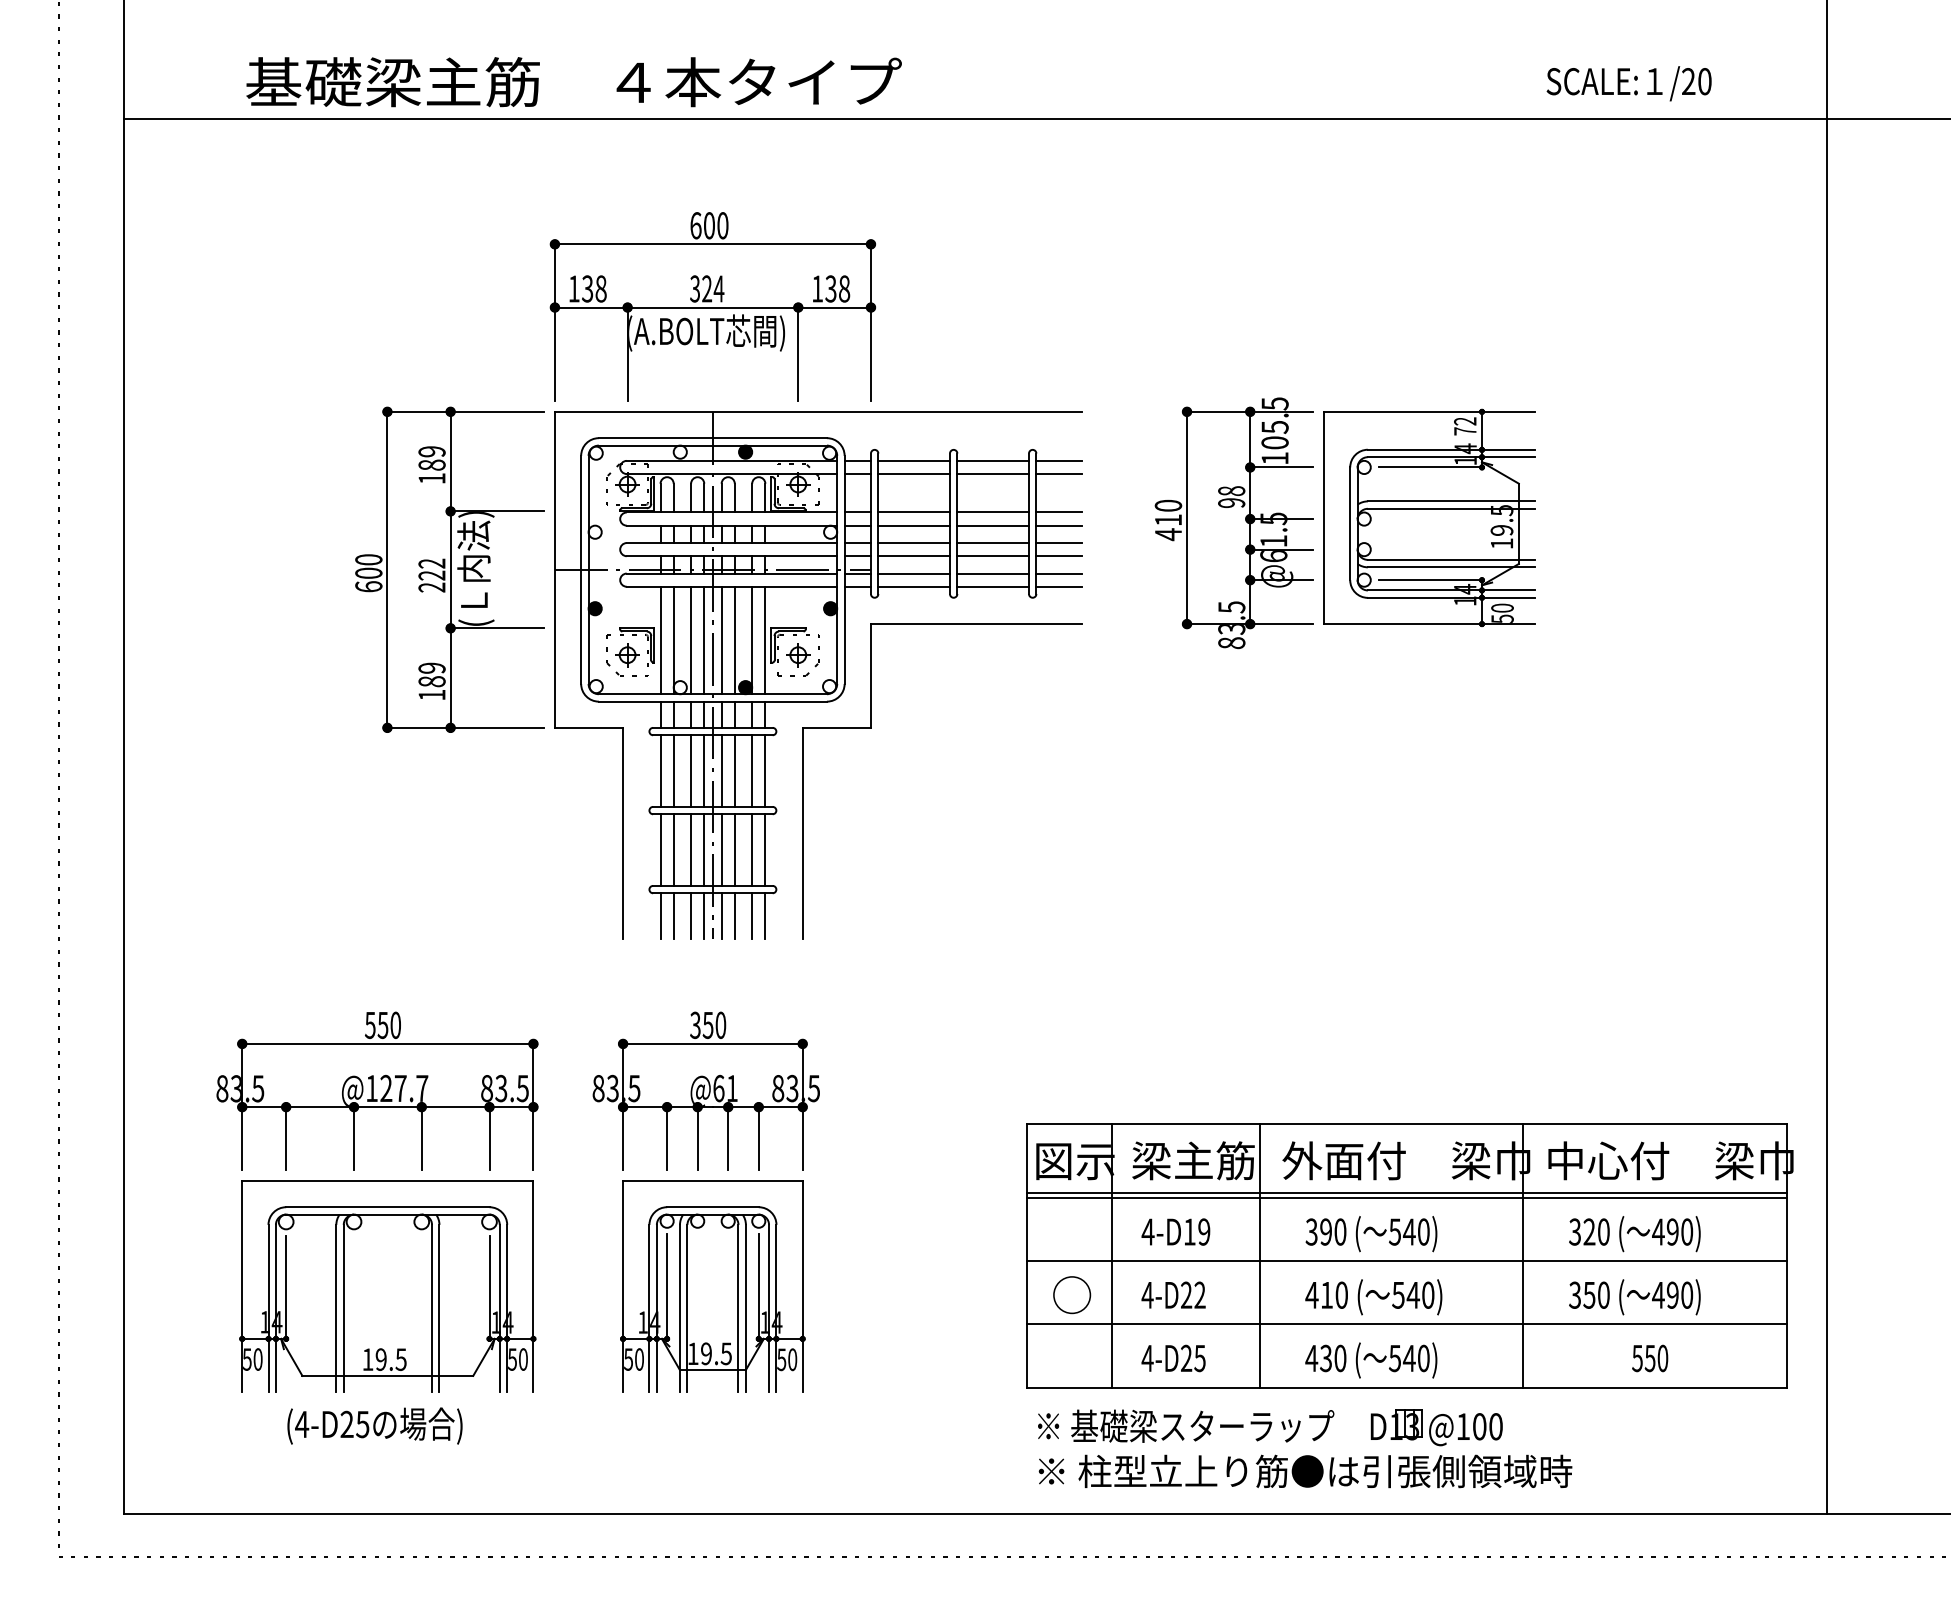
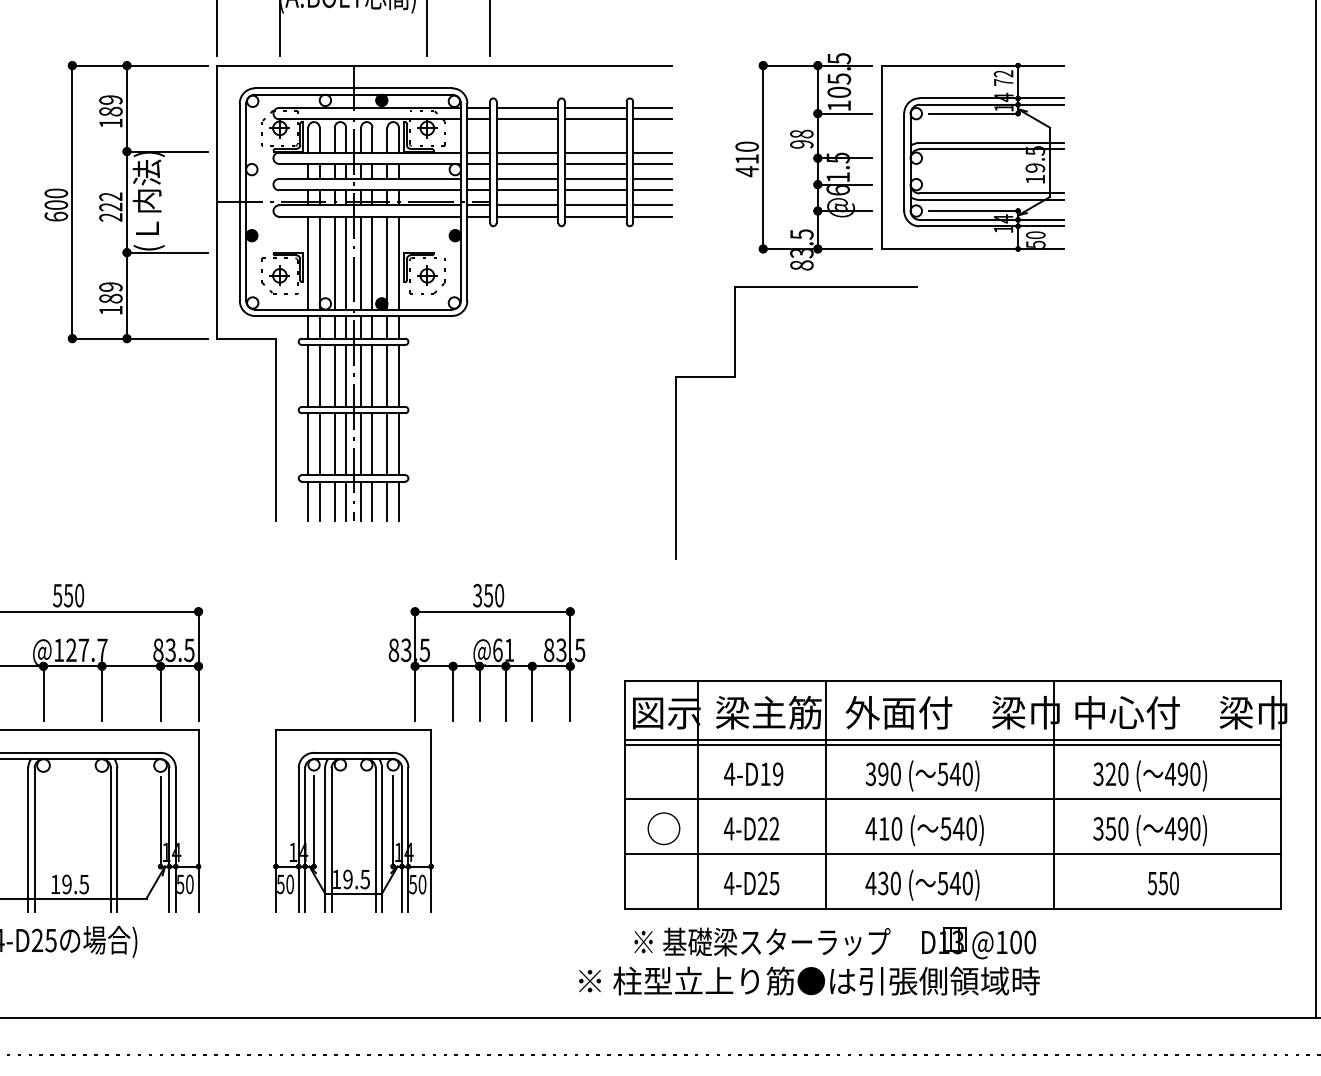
part: (871, 728) -> (735, 377), moved
part: (705, 1090) -> (486, 651), moved
text: (1305, 1471) -> (809, 981), moved

